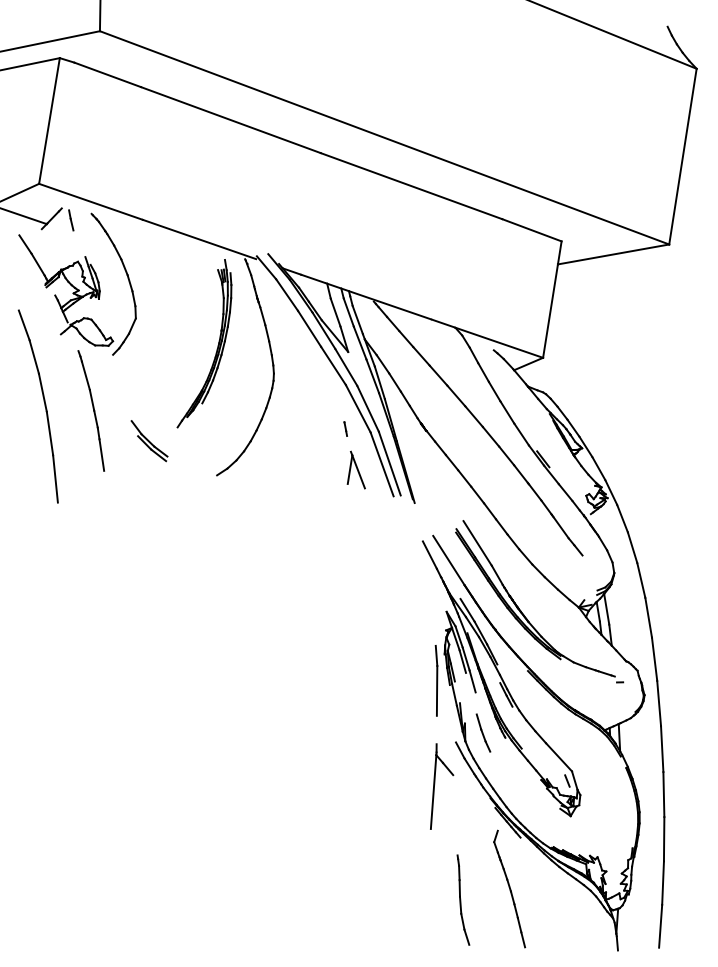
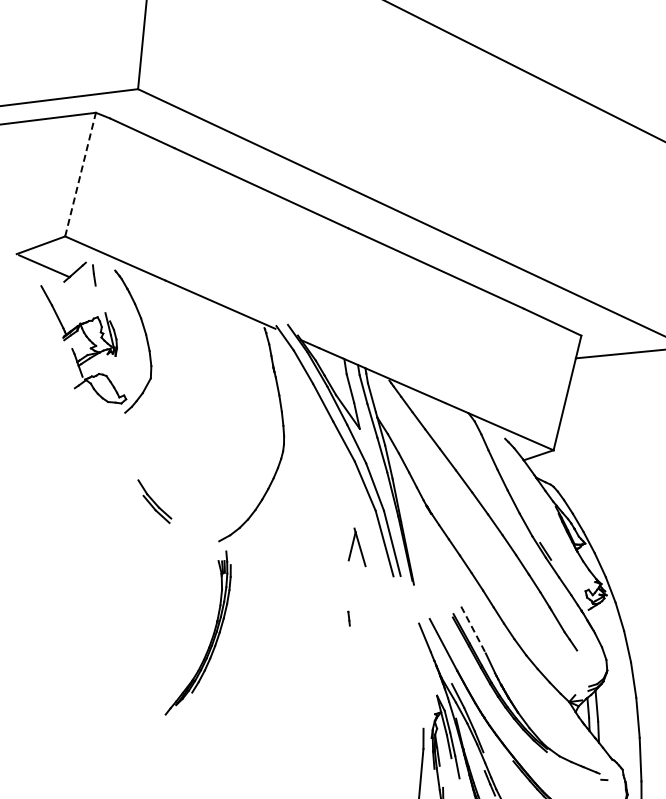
line: (49, 121) -> (80, 175), solid -> dashed
part: (217, 345) -> (212, 636), moved
part: (44, 406) -> (52, 458), removed
part: (91, 410) -> (99, 466), removed
line: (345, 428) -> (348, 618), moved
line: (477, 543) -> (473, 630), solid -> dashed

